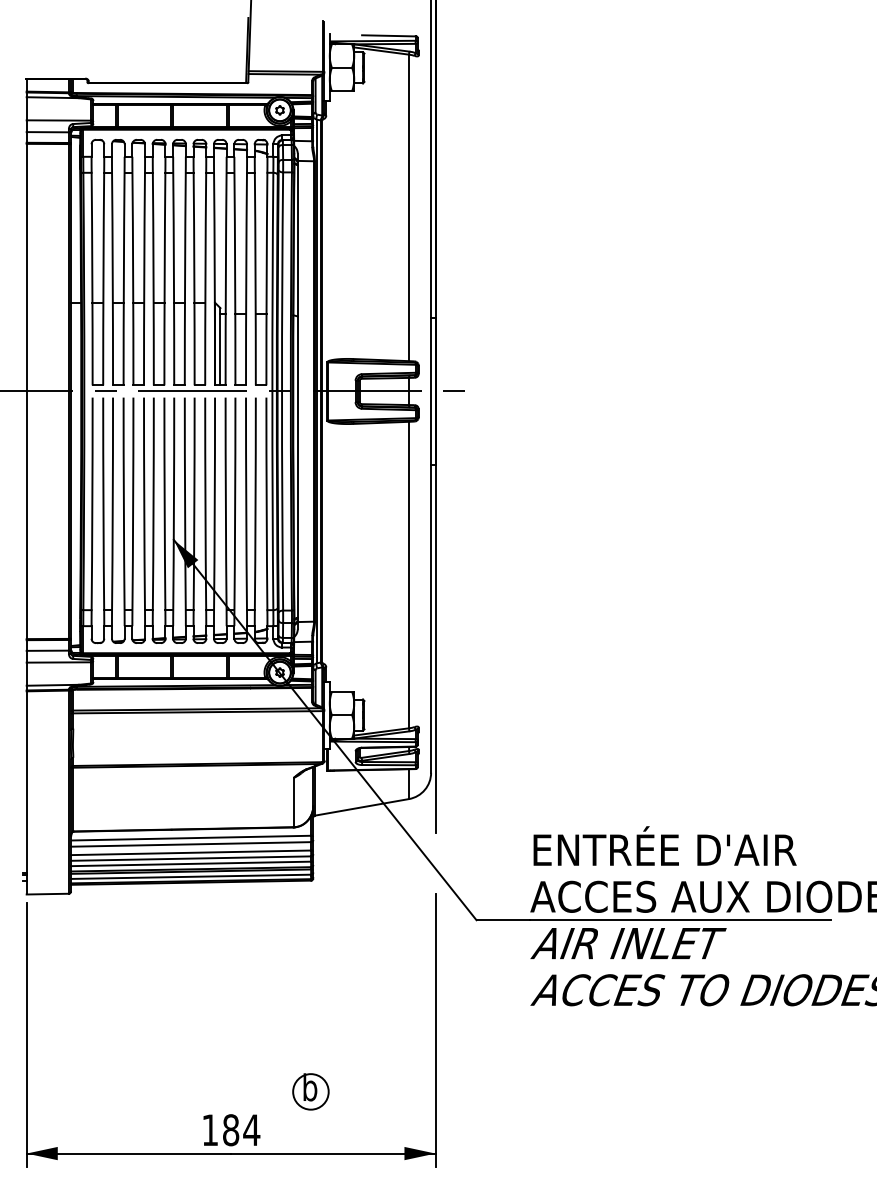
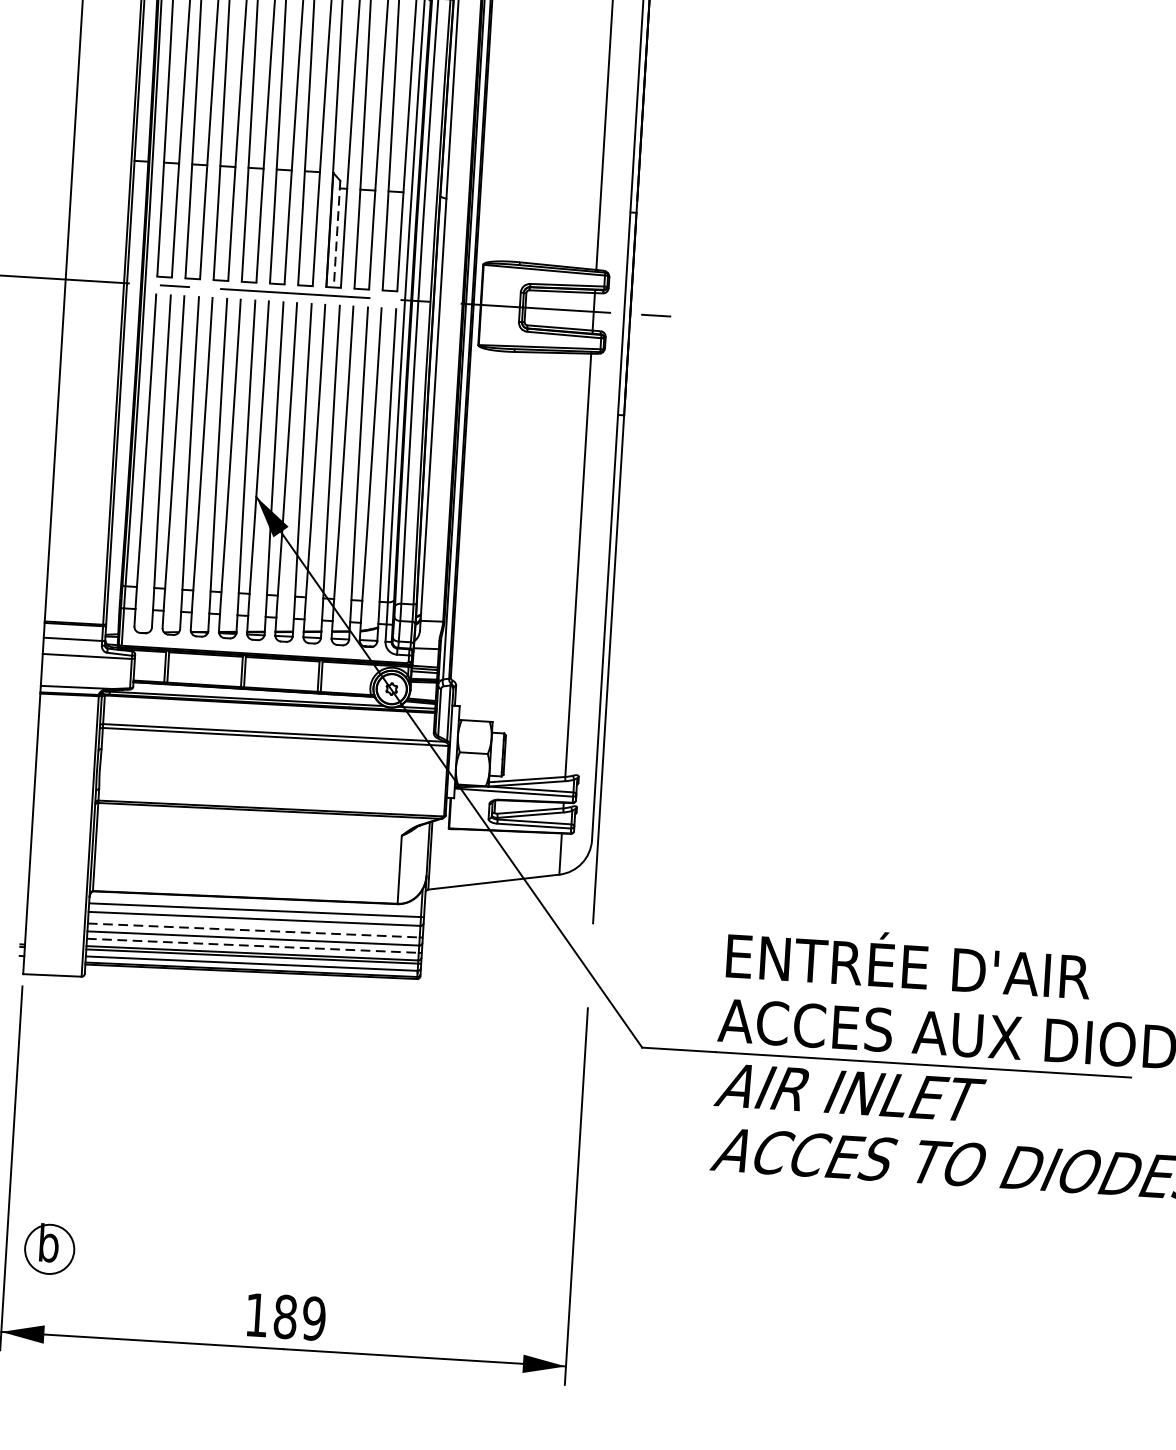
line: (220, 346) -> (337, 233), solid -> dashed
line: (191, 852) -> (254, 930), solid -> dashed
line: (191, 863) -> (253, 945), solid -> dashed
part: (310, 1091) -> (49, 1248), moved
text: (251, 1130) -> (313, 1319), 184 -> 189

